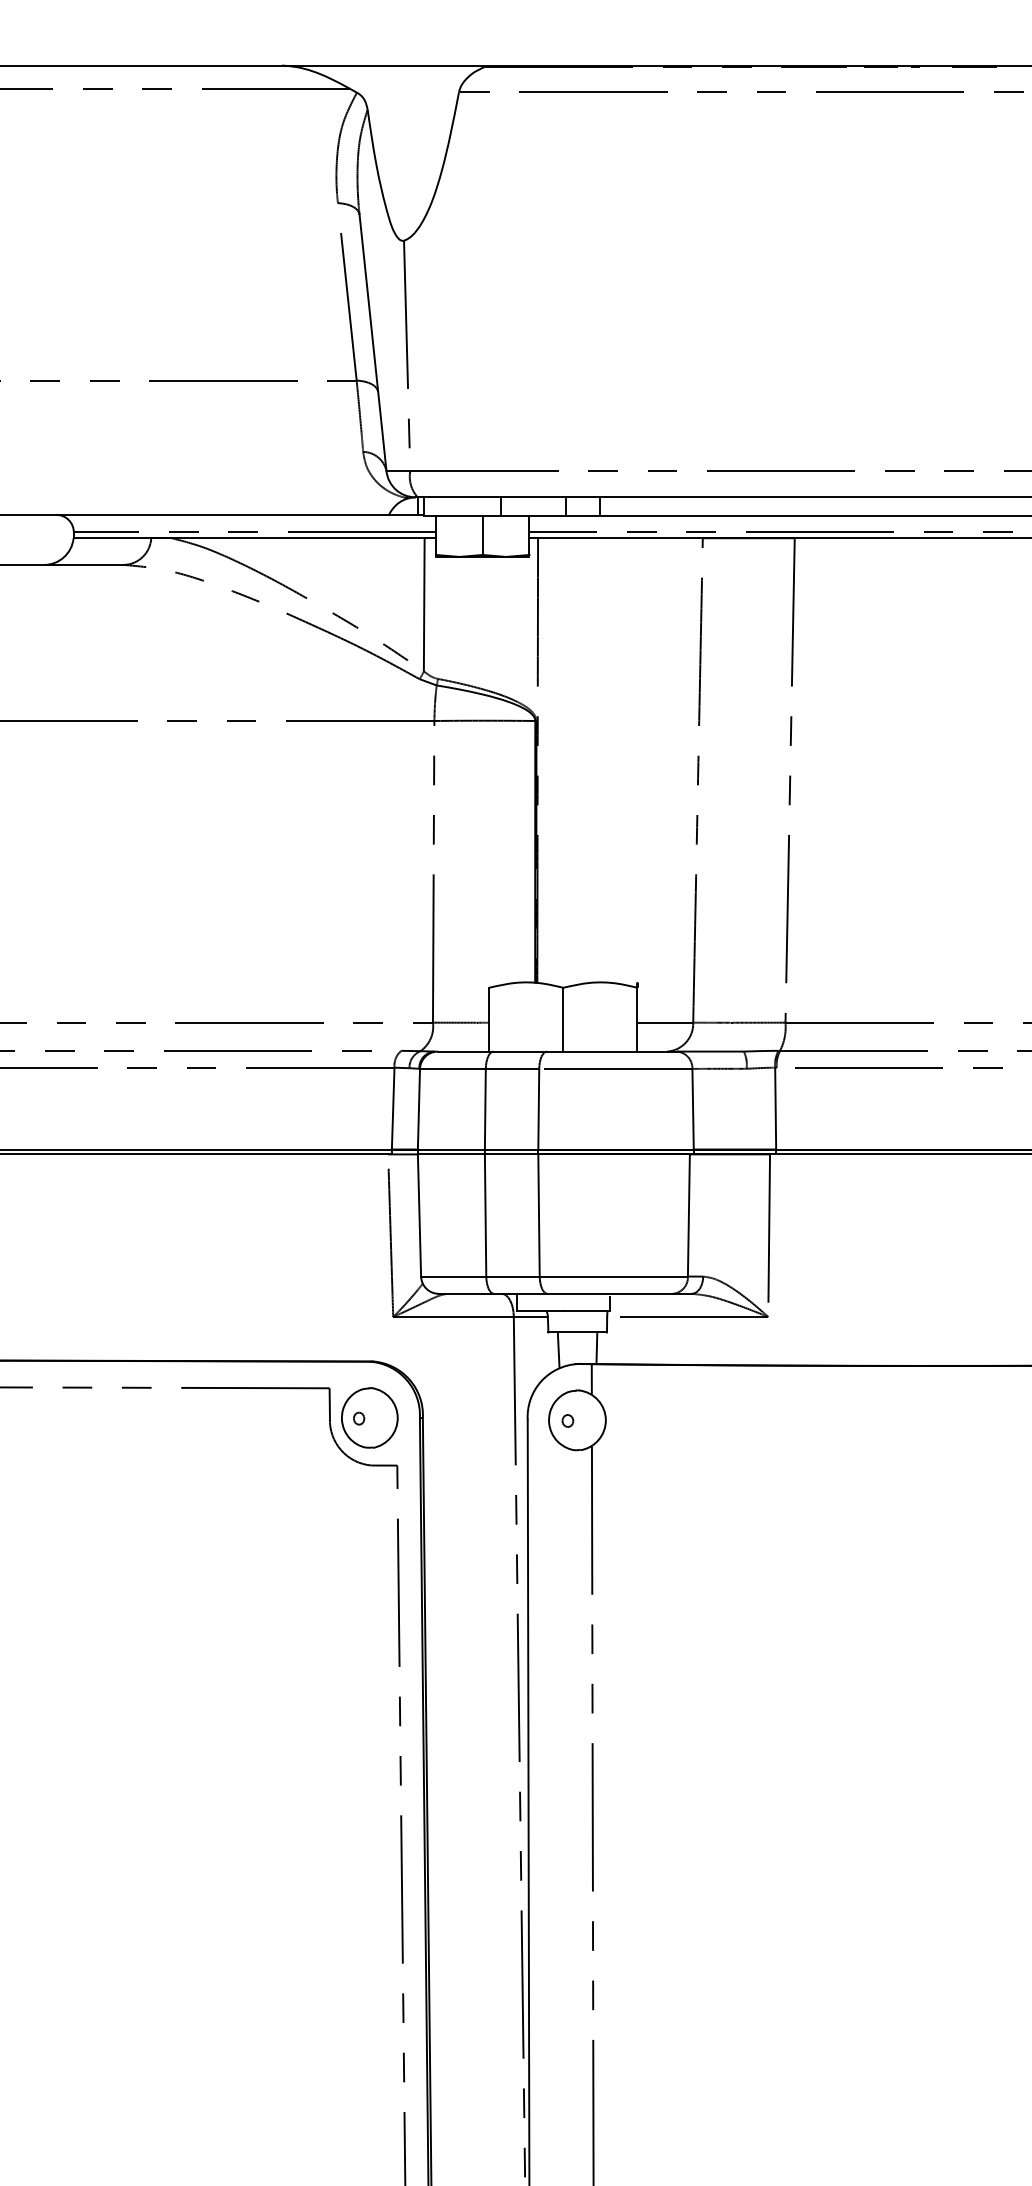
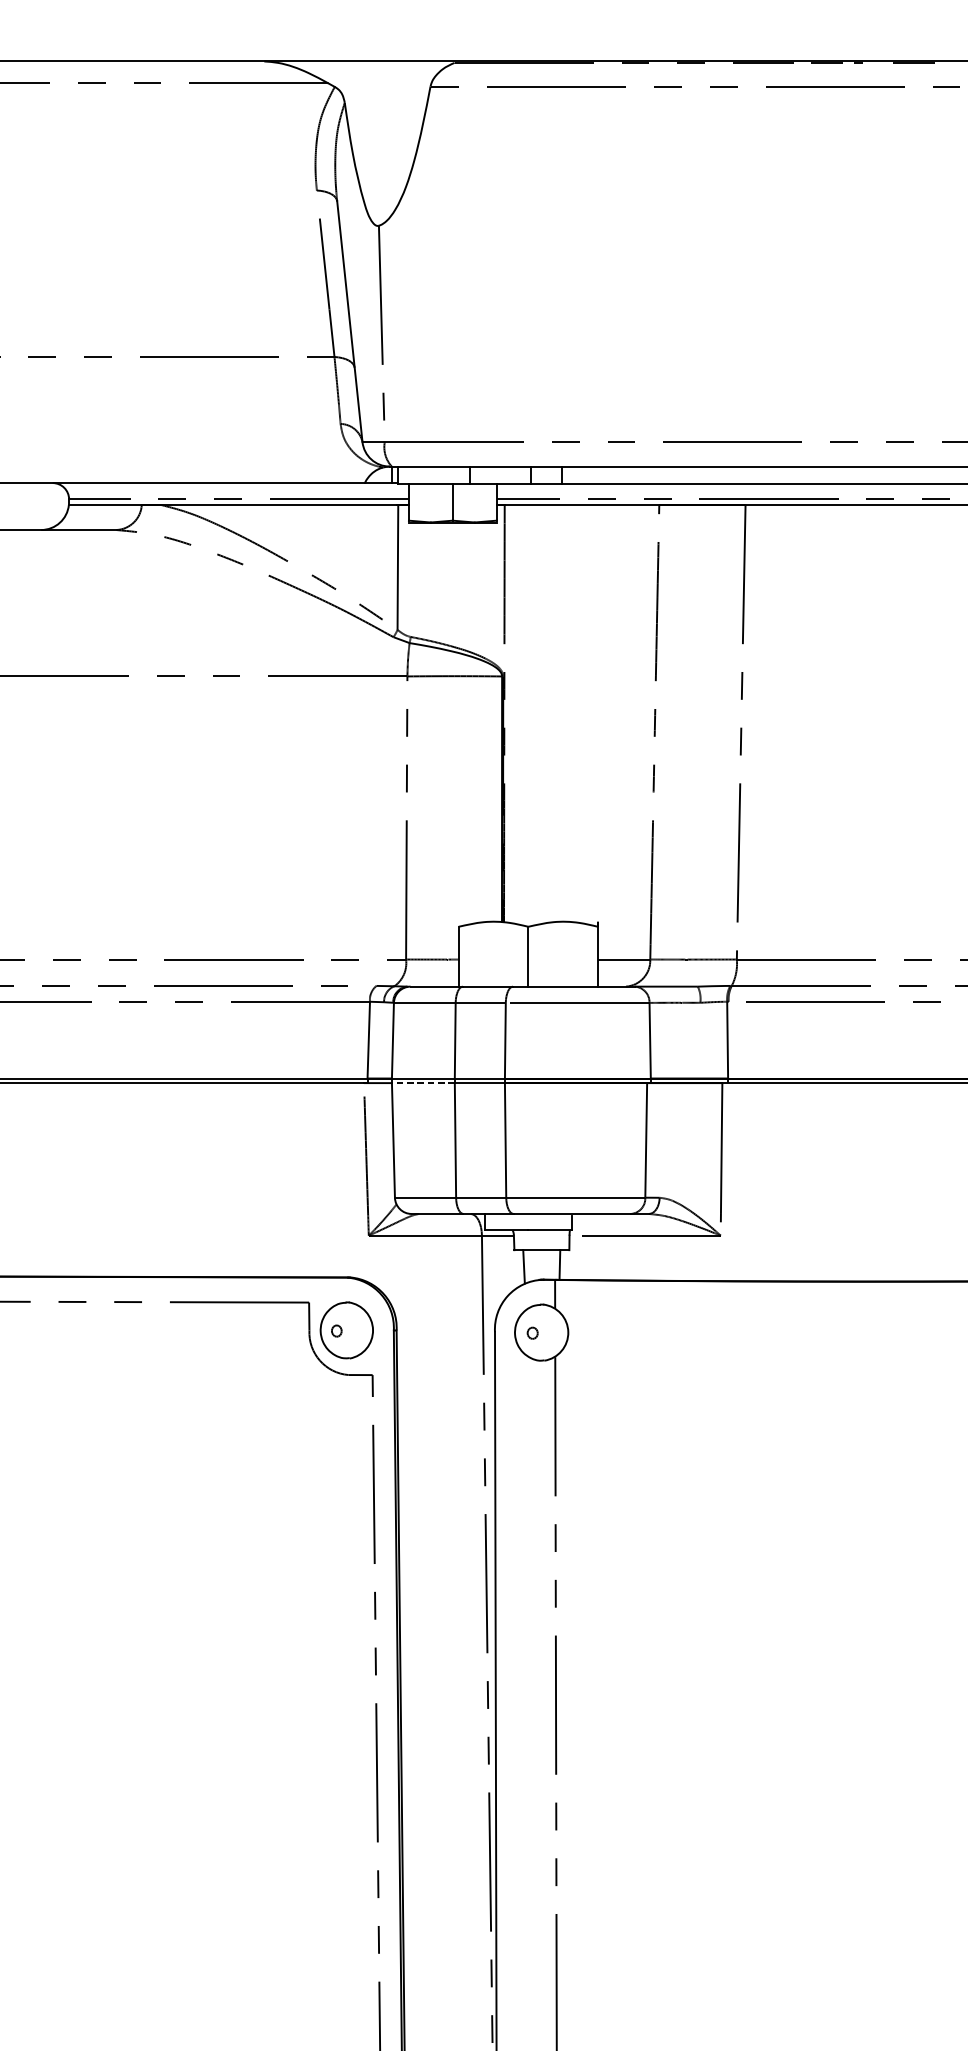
line: (450, 1154) -> (422, 1083), solid -> dashed

